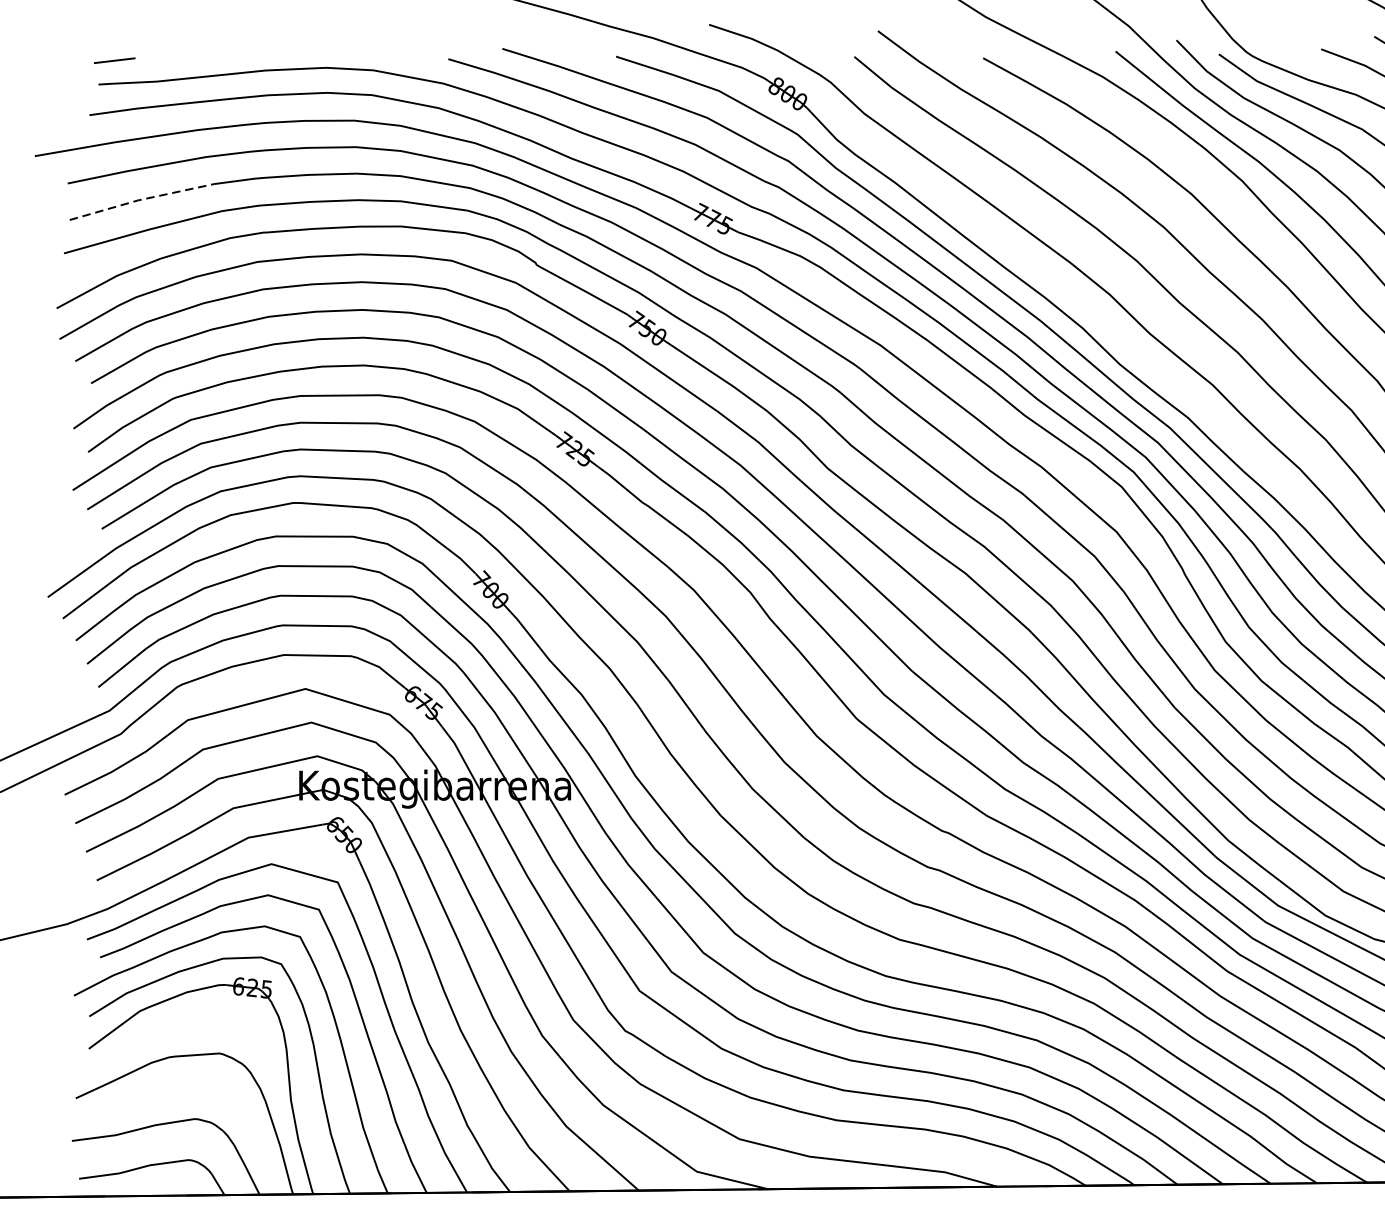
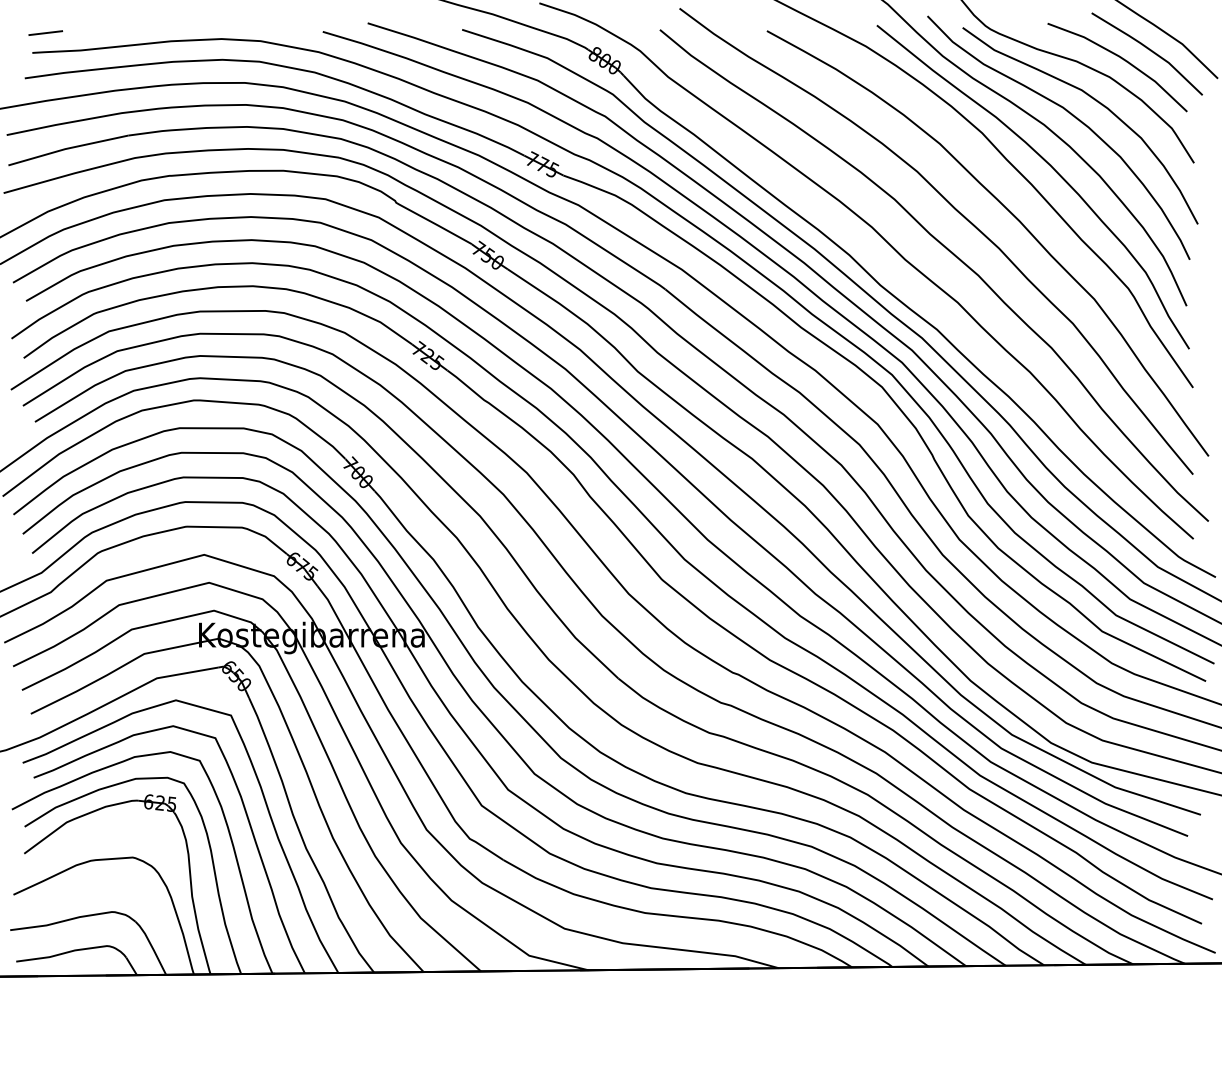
line: (140, 199) -> (67, 148), dashed -> solid

